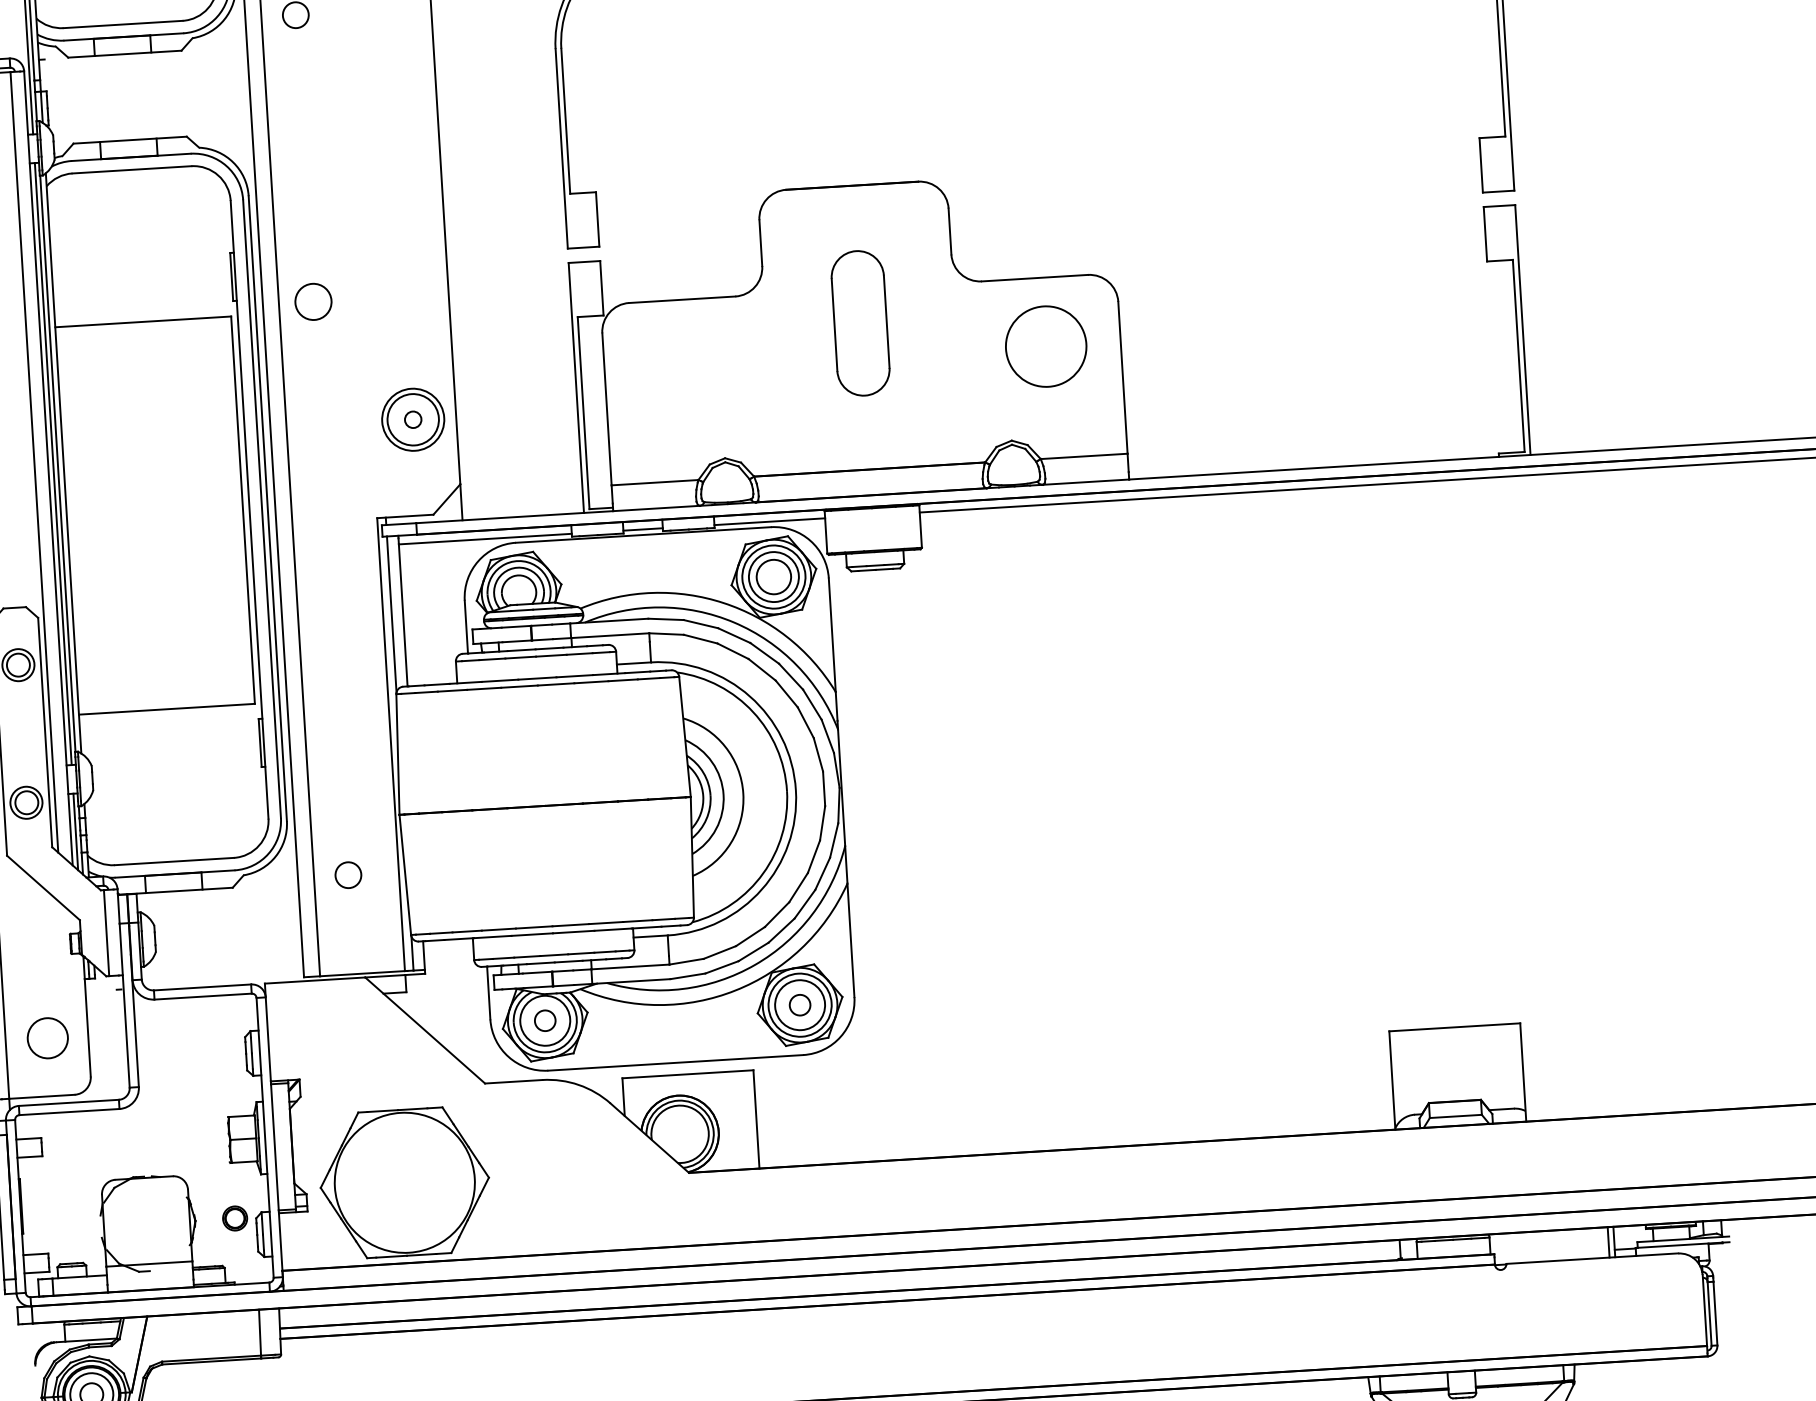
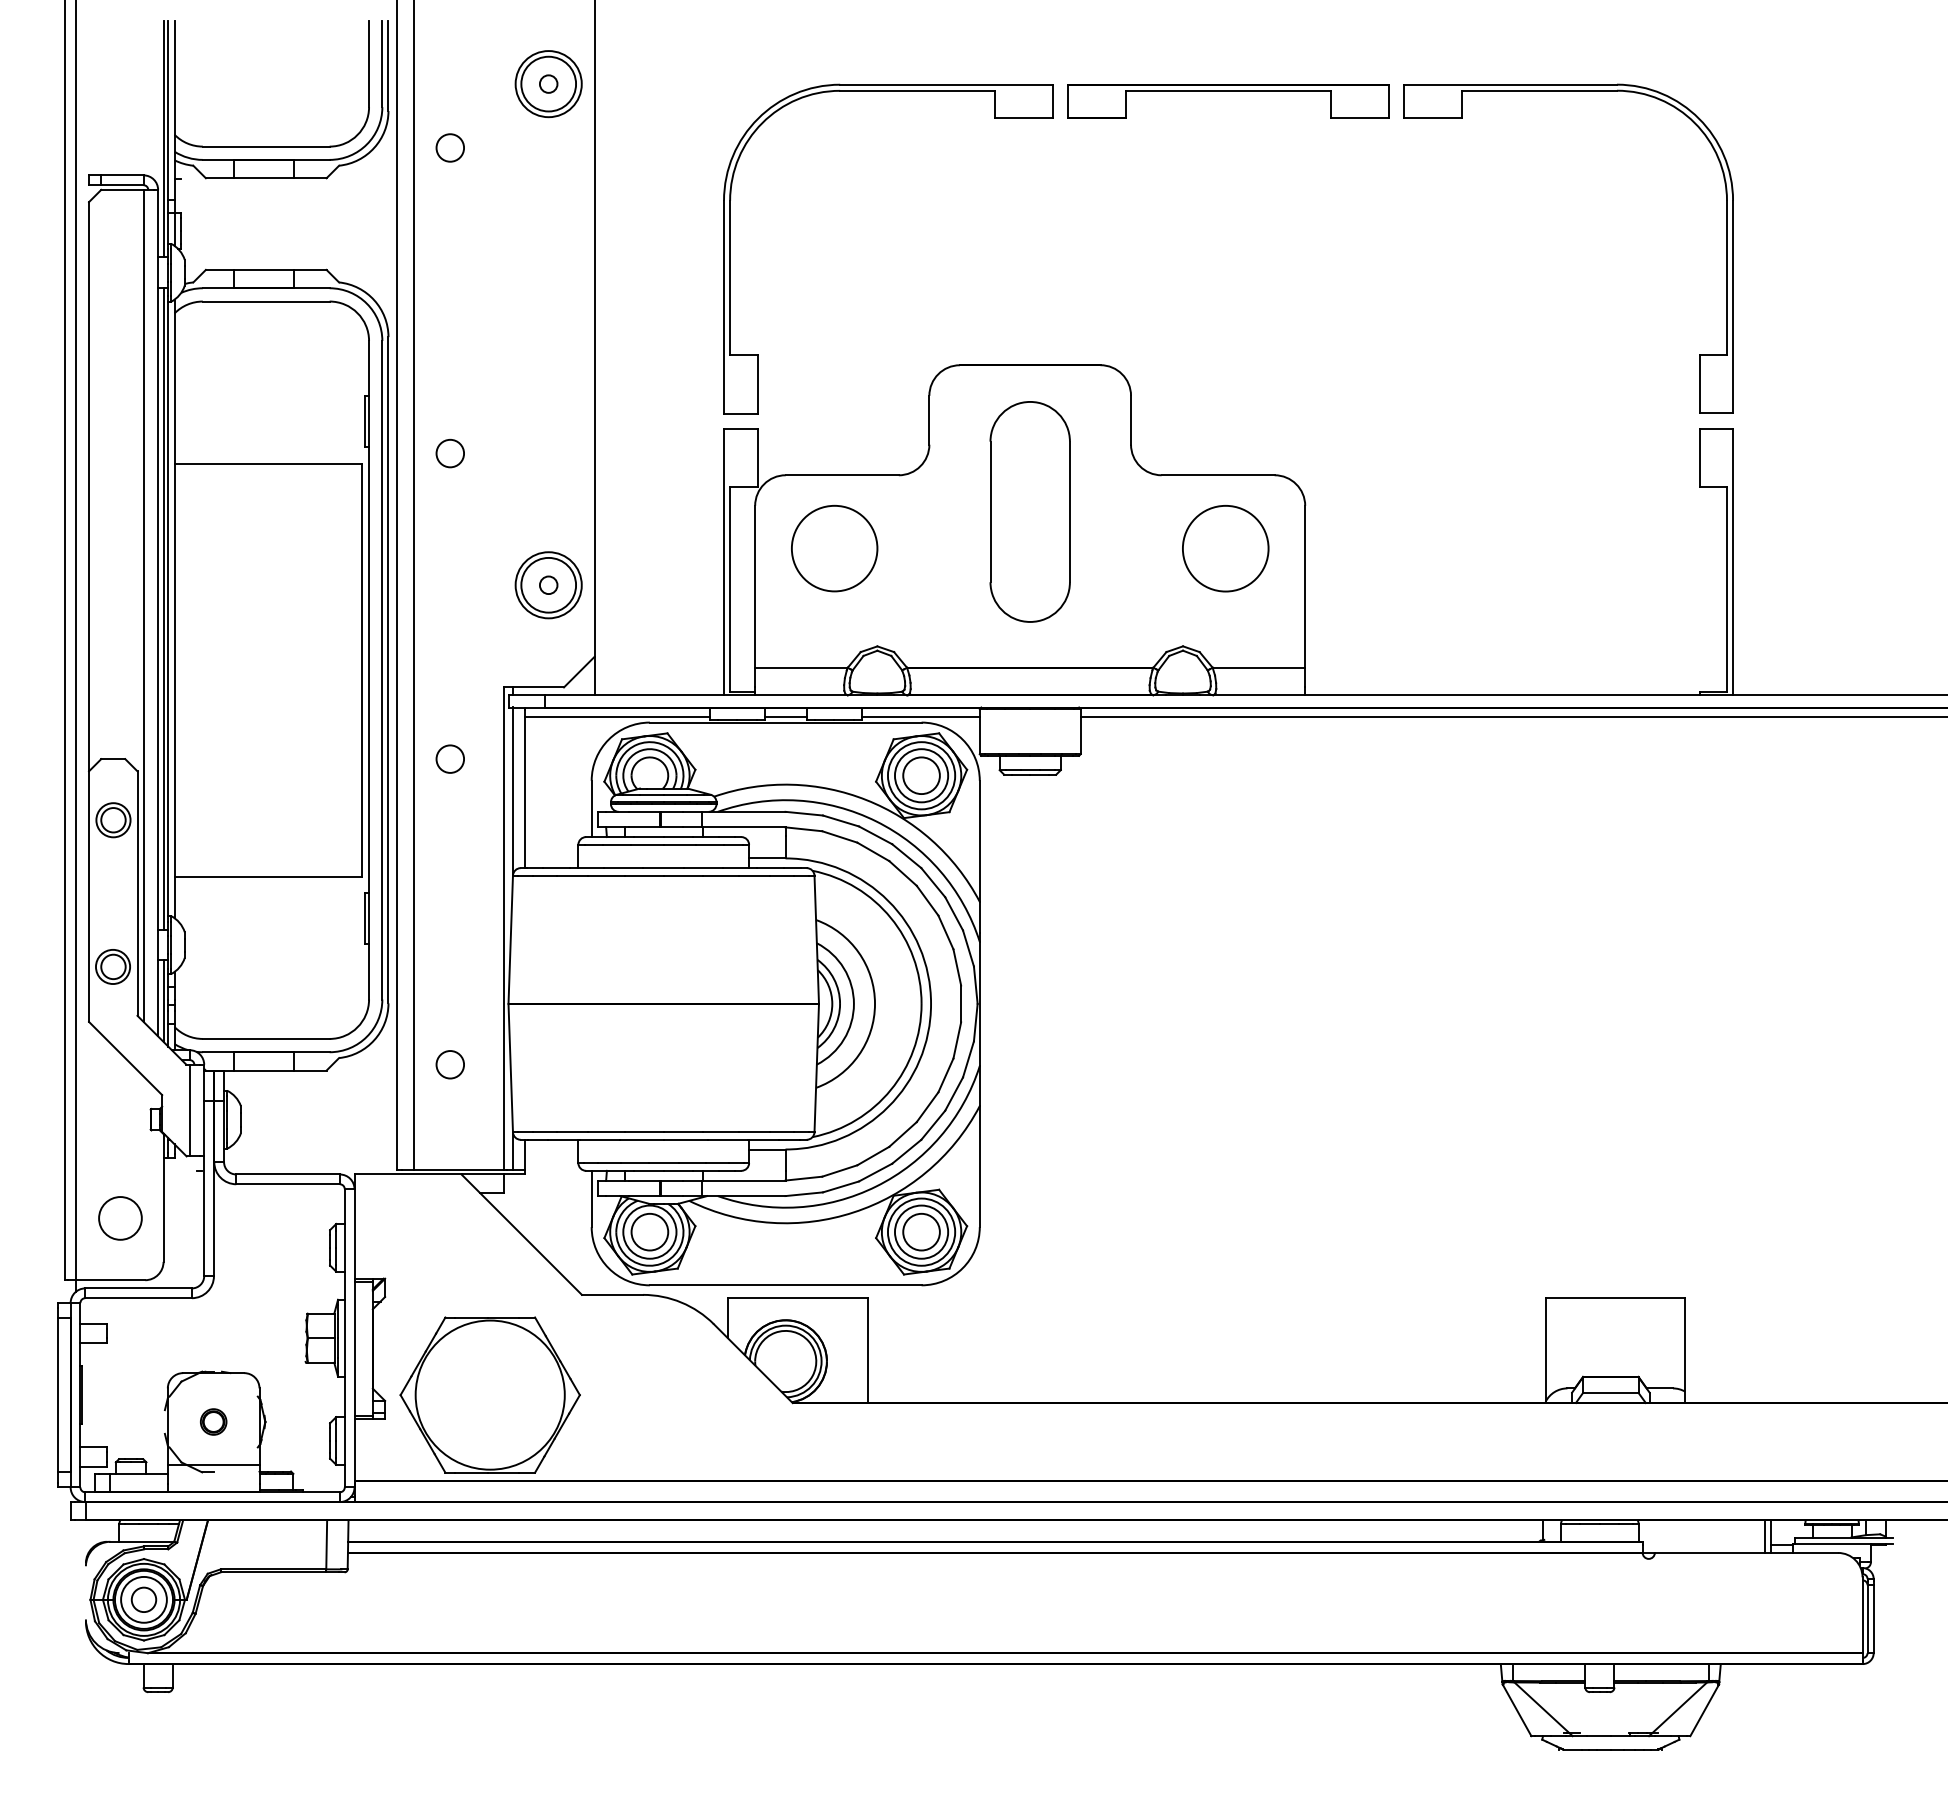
circle: (312, 301) -> (449, 453), size x0.71
part: (859, 322) -> (1029, 511), size x1.43
circle: (679, 368) -> (834, 548), added
circle: (330, 587) -> (449, 758), added
circle: (799, 1004) -> (921, 1231), size x1.67
circle: (544, 1020) -> (649, 1231), size x1.67
part: (234, 1218) -> (213, 1421), moved

